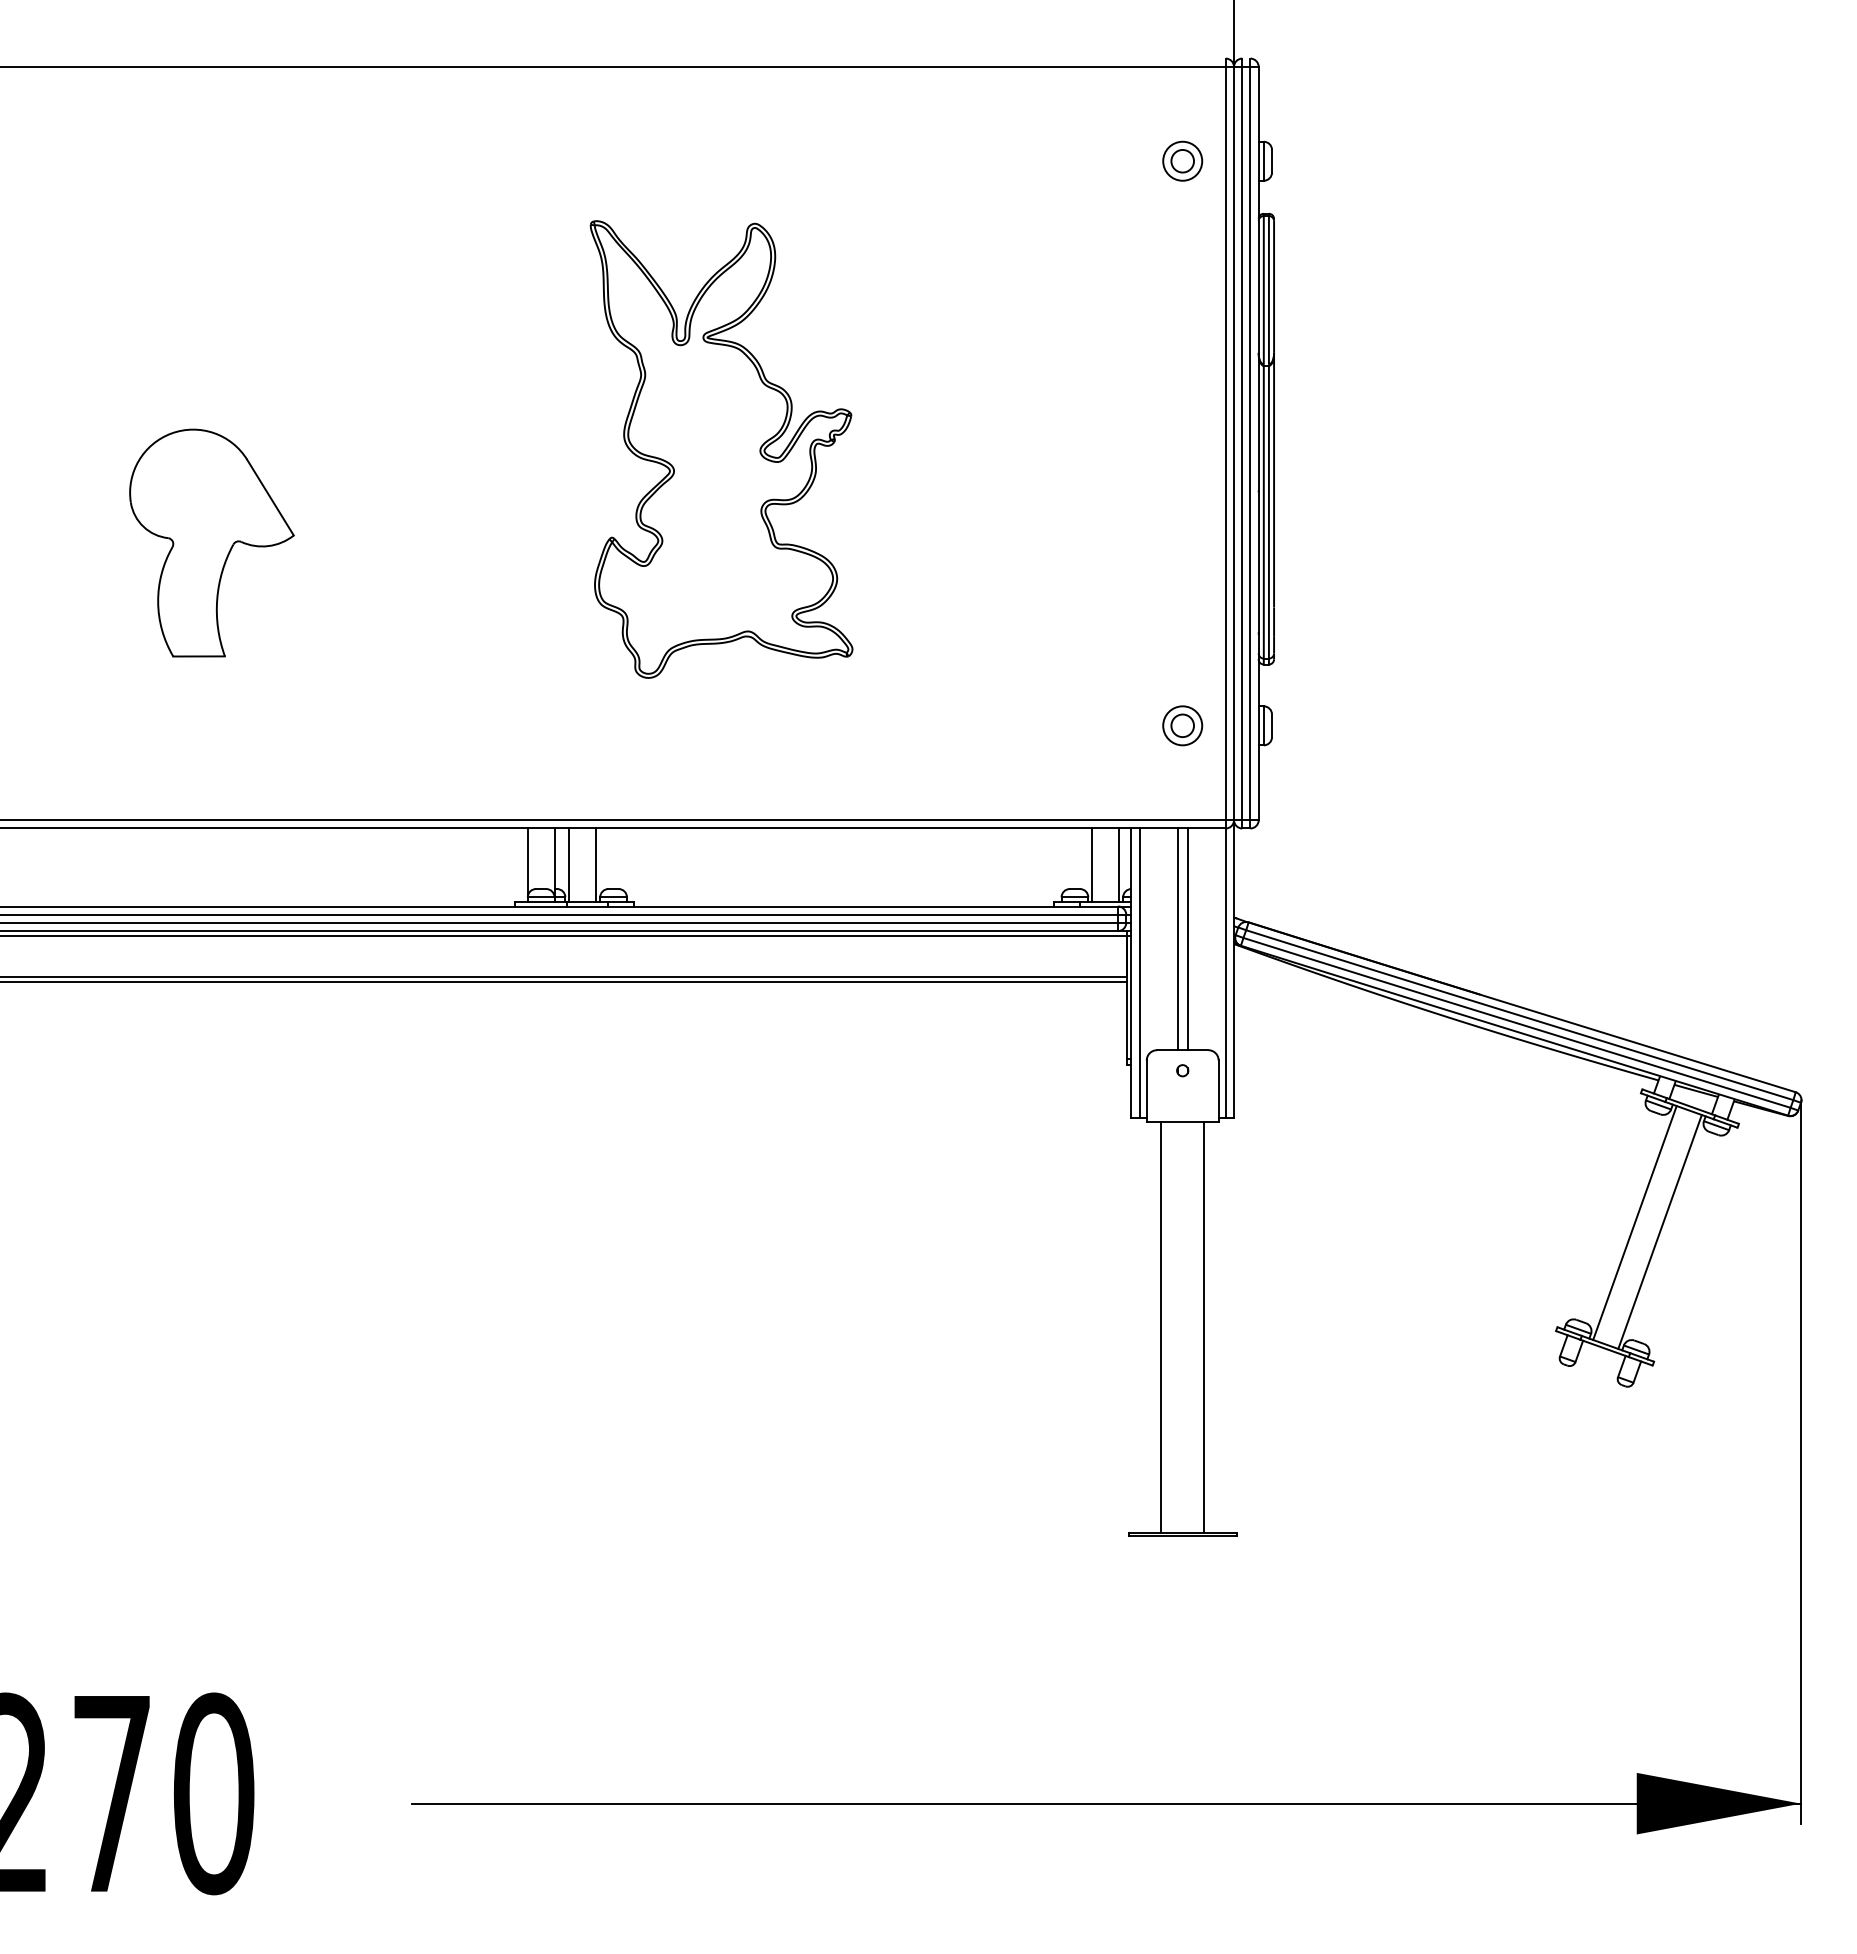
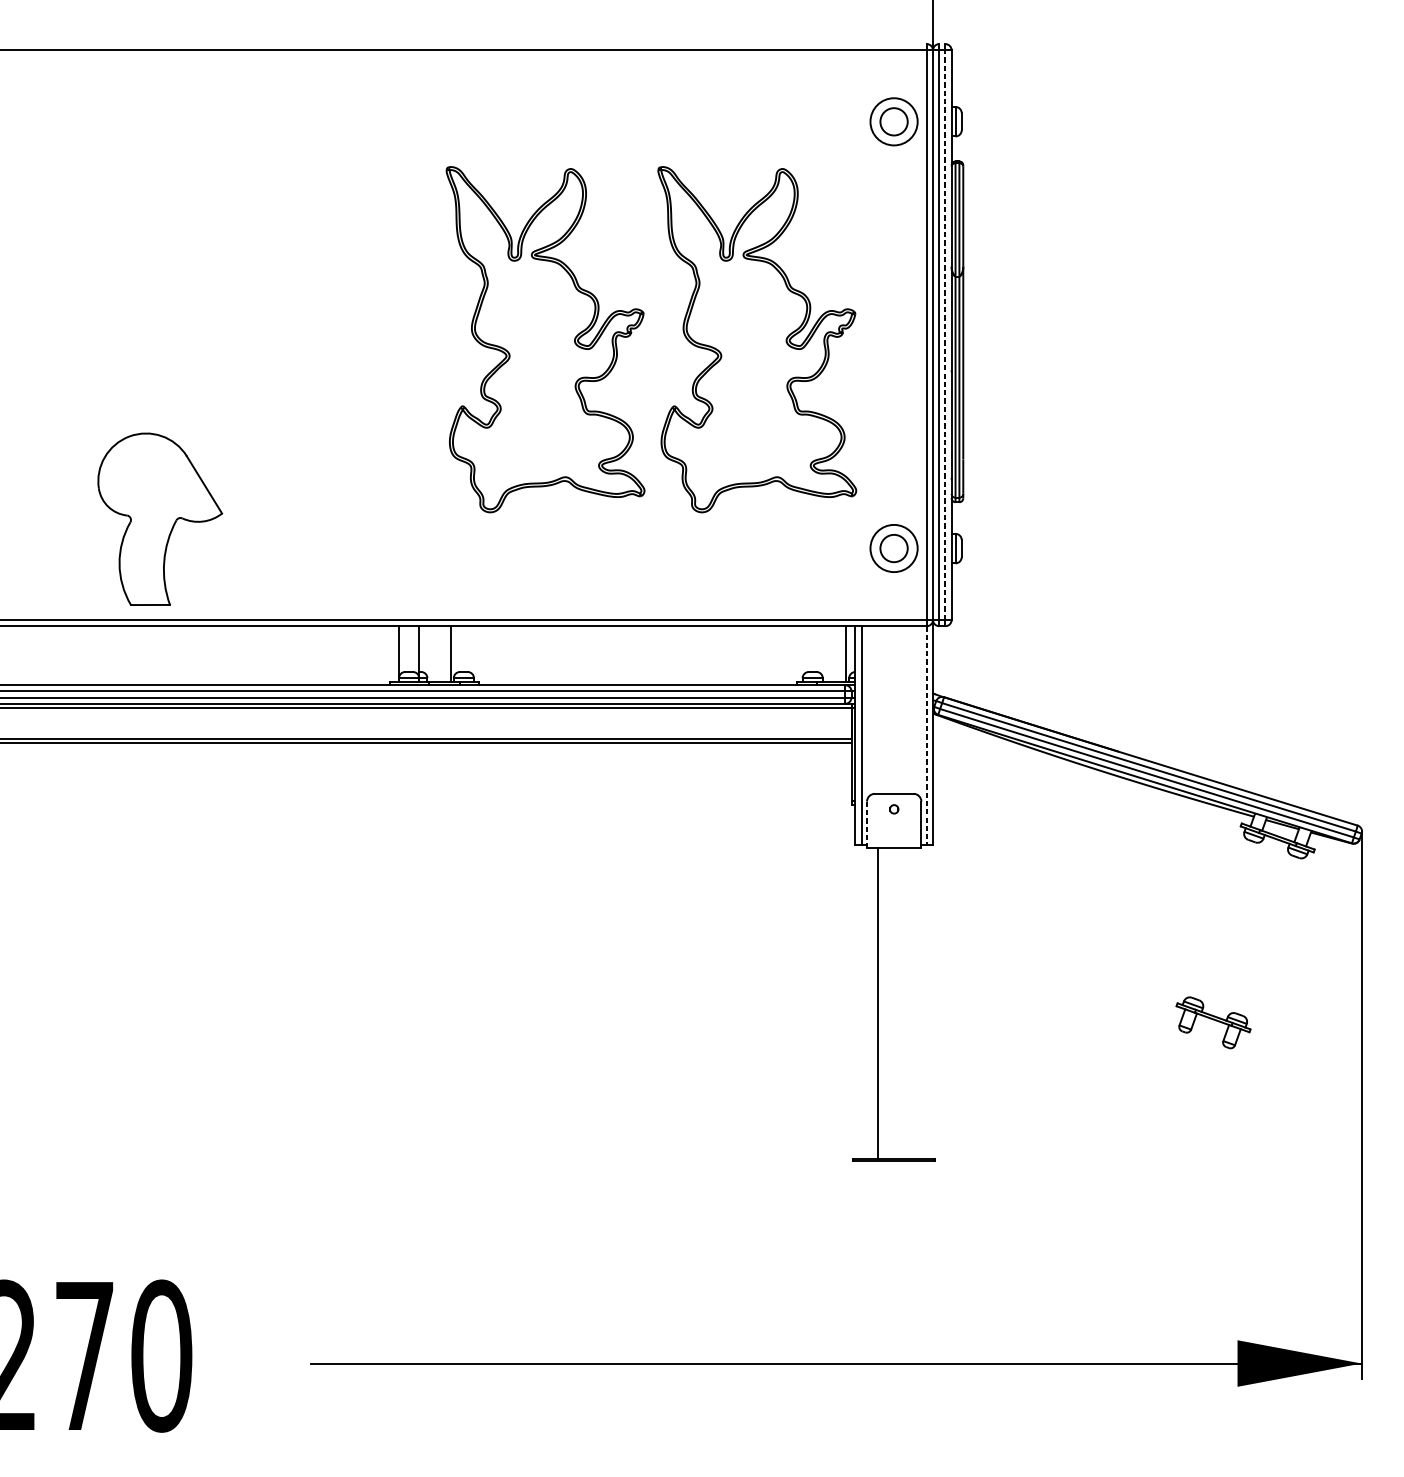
part: (1182, 160) -> (894, 121), size x1.6
line: (1250, 443) -> (945, 335), solid -> dashed
part: (1001, 449) -> (757, 339), added
part: (211, 542) -> (159, 518), moved
part: (1182, 725) -> (894, 548), size x1.6
line: (569, 865) -> (430, 654), removed
line: (1092, 865) -> (826, 654), removed
line: (1177, 939) -> (890, 710), removed
line: (1187, 939) -> (897, 710), removed
line: (1225, 973) -> (926, 735), solid -> dashed
line: (1146, 1091) -> (866, 825), solid -> dashed
line: (1634, 1222) -> (1235, 924), removed
line: (1659, 1231) -> (1254, 930), removed
line: (1204, 1327) -> (910, 1003), removed

